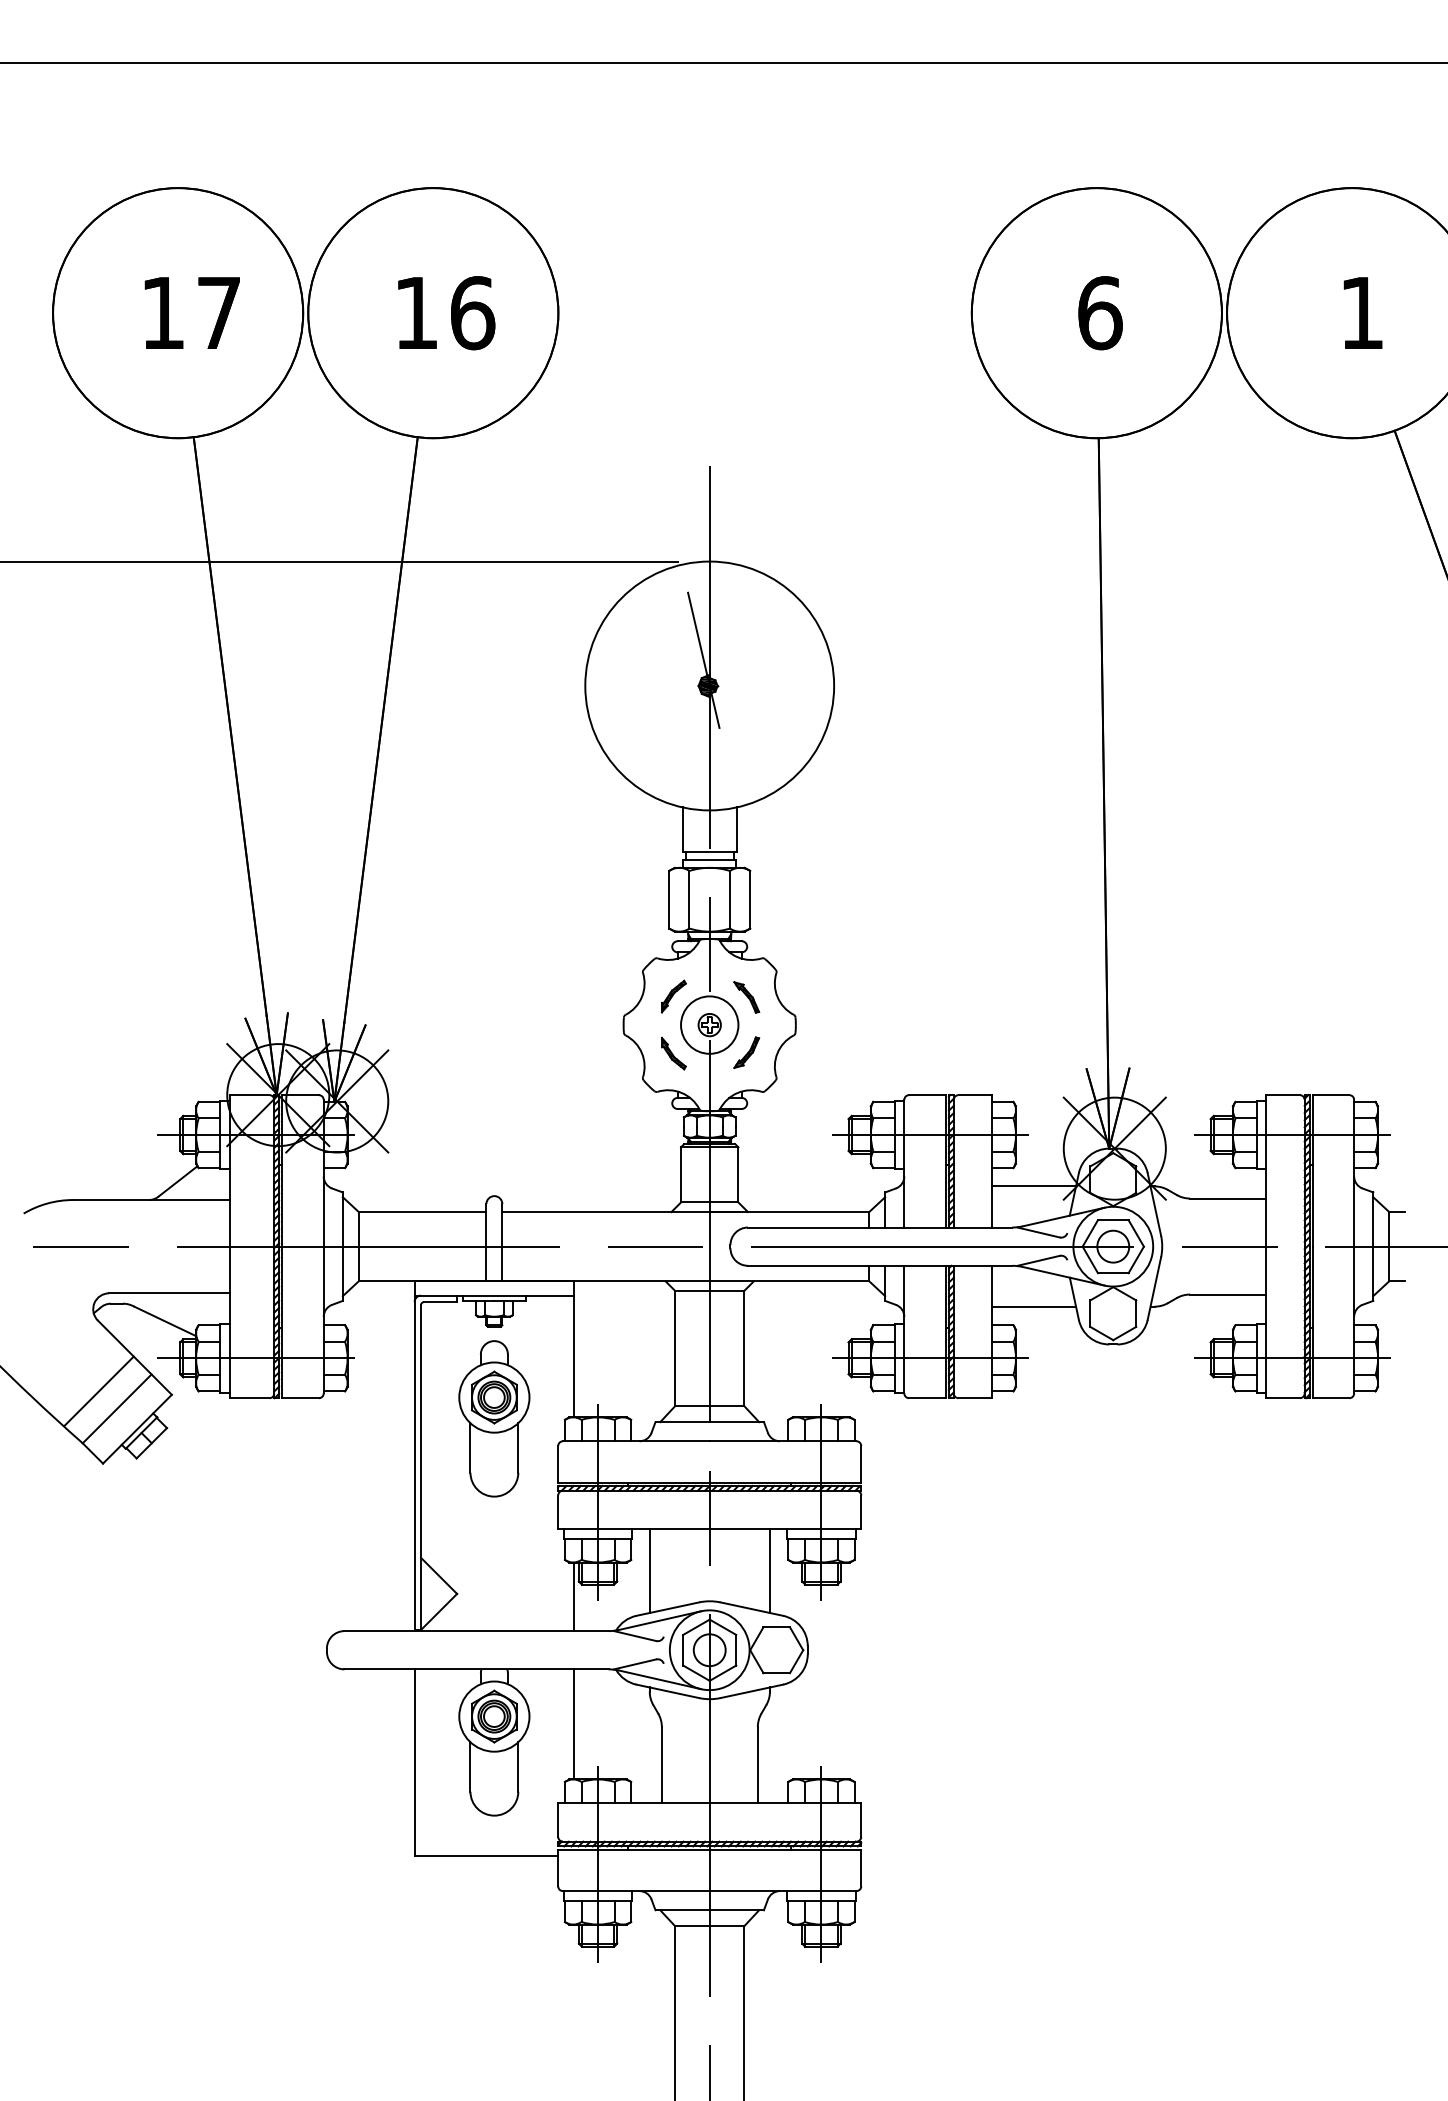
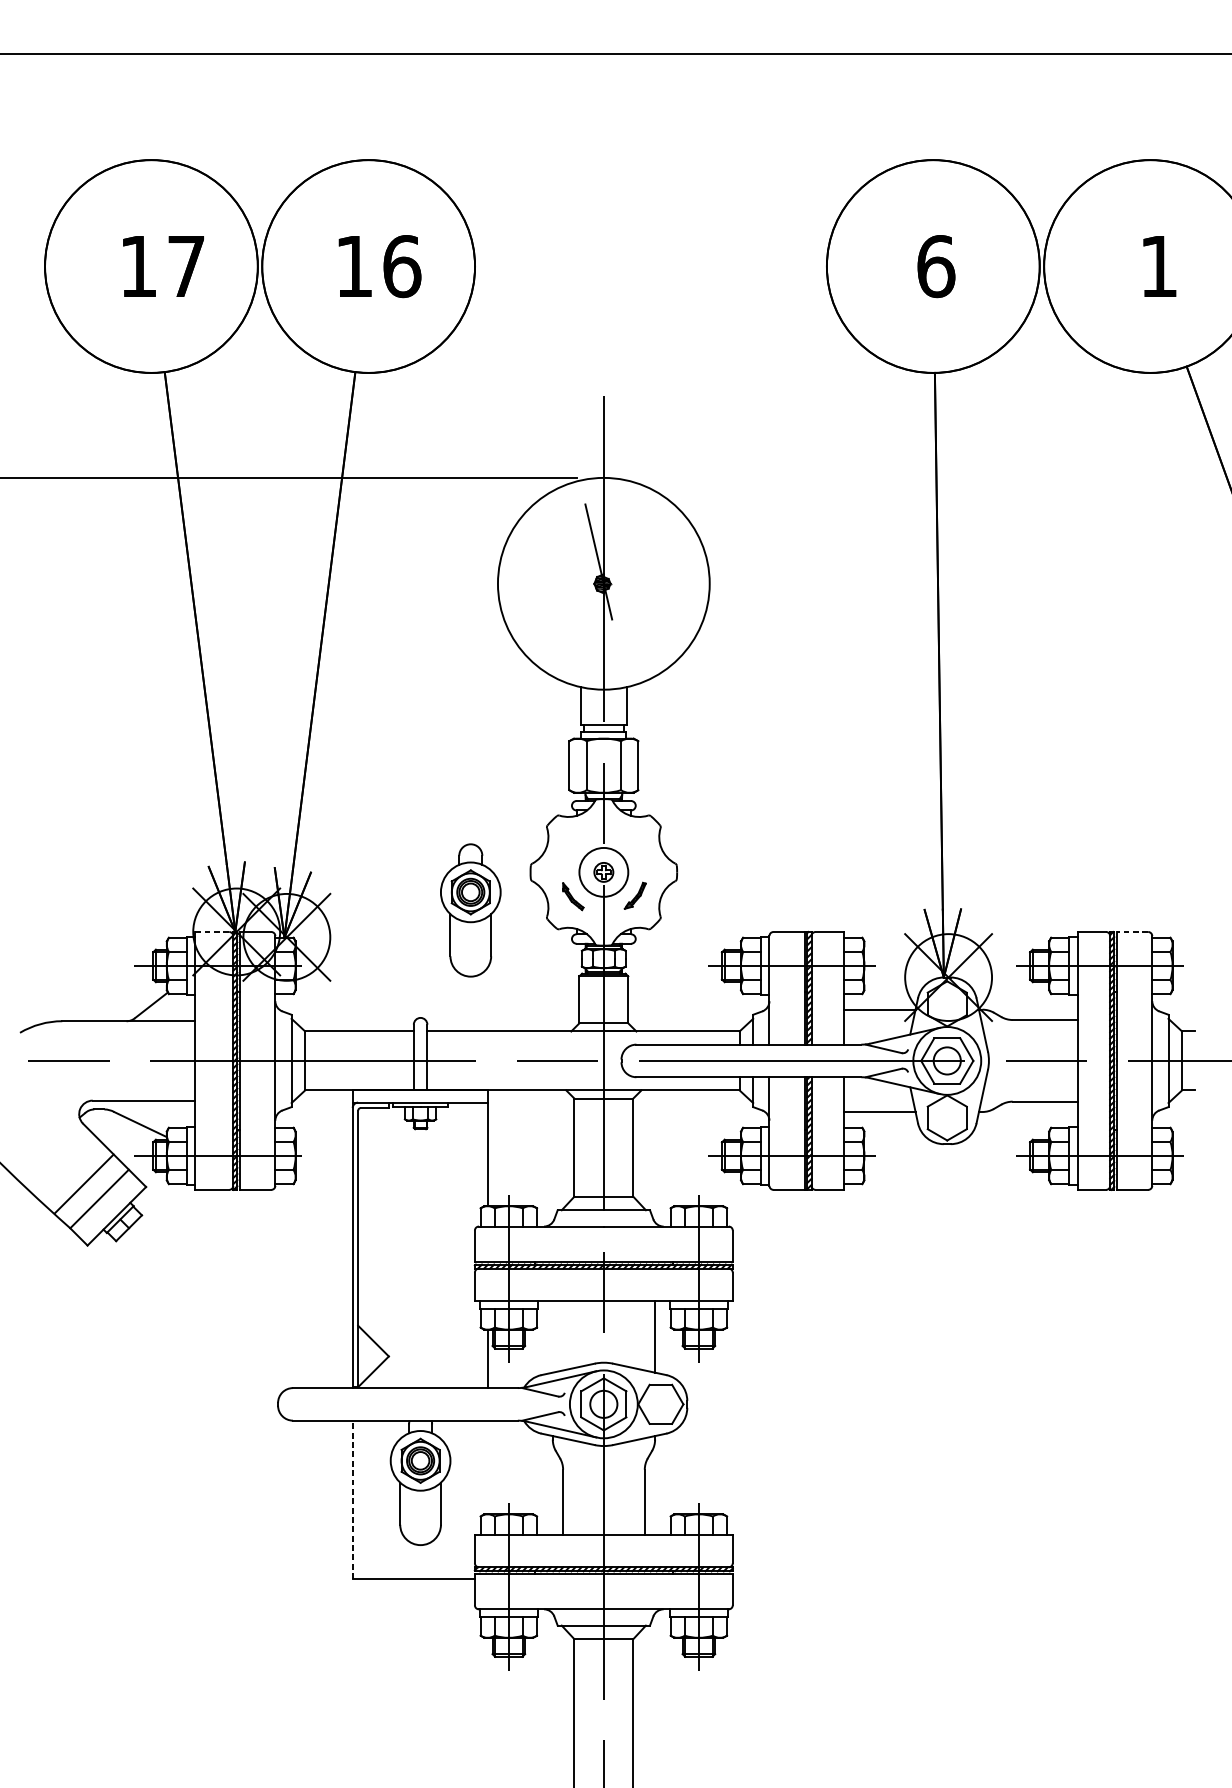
part: (673, 996) -> (573, 848), removed
part: (746, 997) -> (635, 848), removed
line: (249, 1095) -> (212, 932), solid -> dashed
line: (1330, 1095) -> (1132, 932), solid -> dashed
part: (494, 1418) -> (470, 910), moved
line: (649, 1570) -> (552, 1336), removed
line: (574, 1724) -> (488, 1467), removed
line: (414, 1761) -> (352, 1499), solid -> dashed

